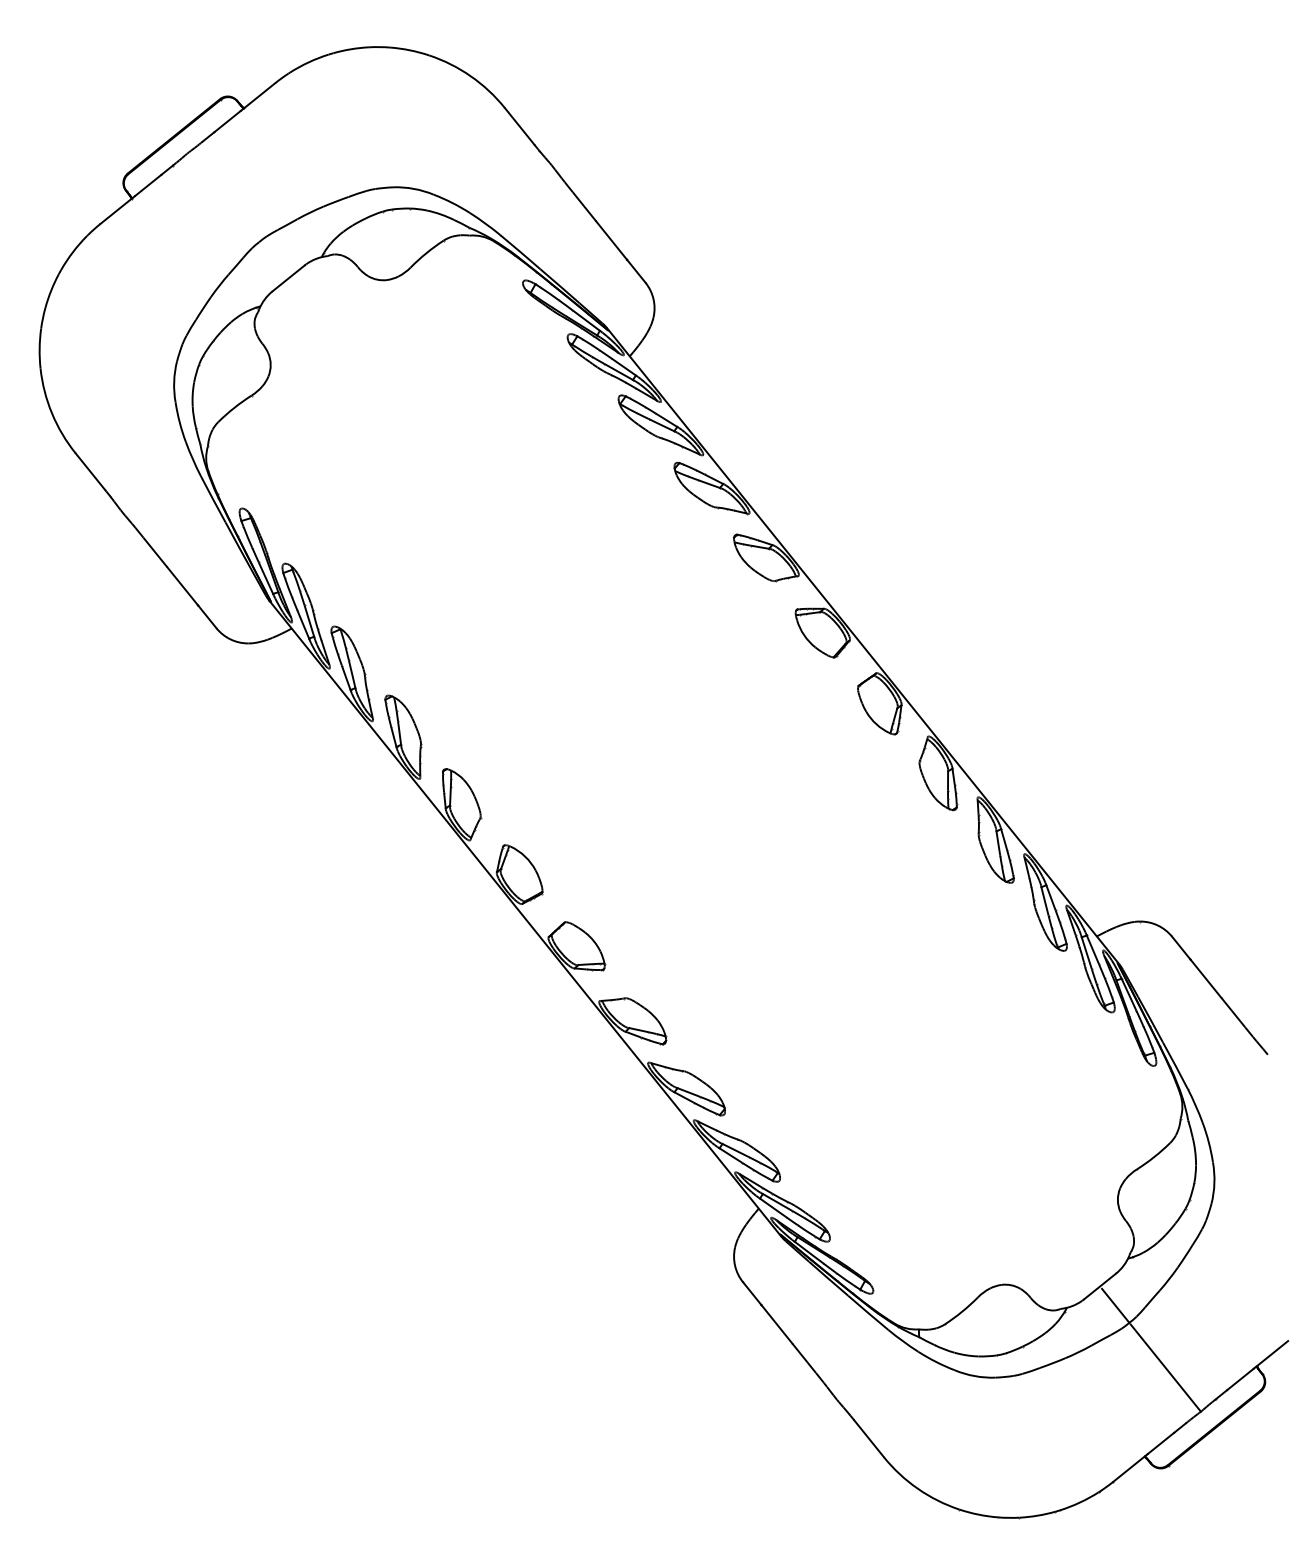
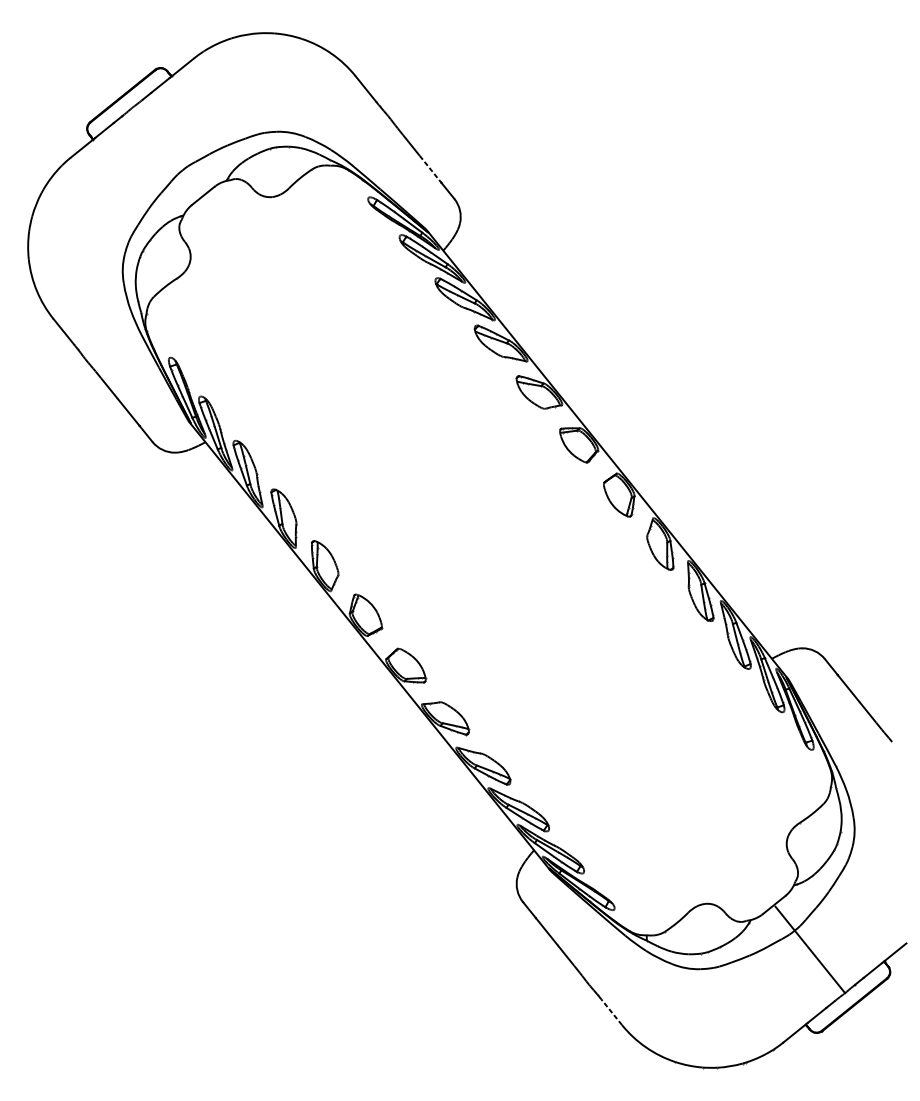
line: (611, 240) -> (430, 169), solid -> dashed
line: (869, 1438) -> (611, 1011), solid -> dashed

